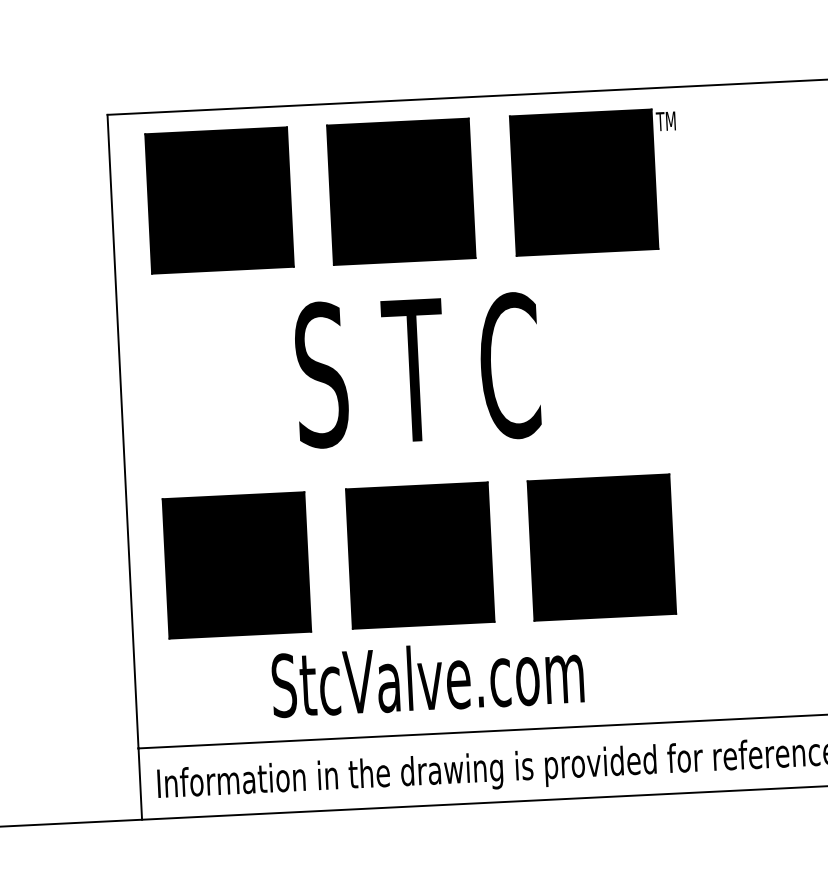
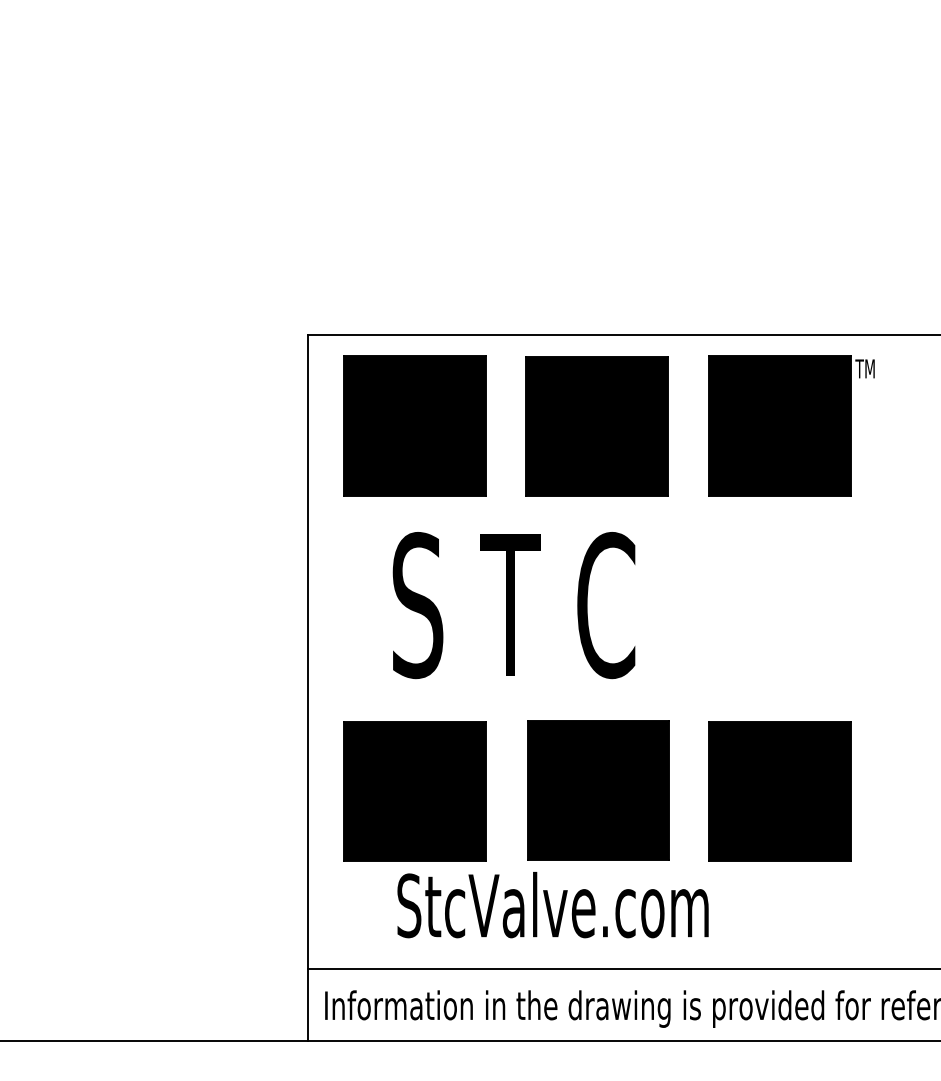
text: (417, 370) -> (513, 605), moved
text: (427, 678) -> (552, 905), moved

